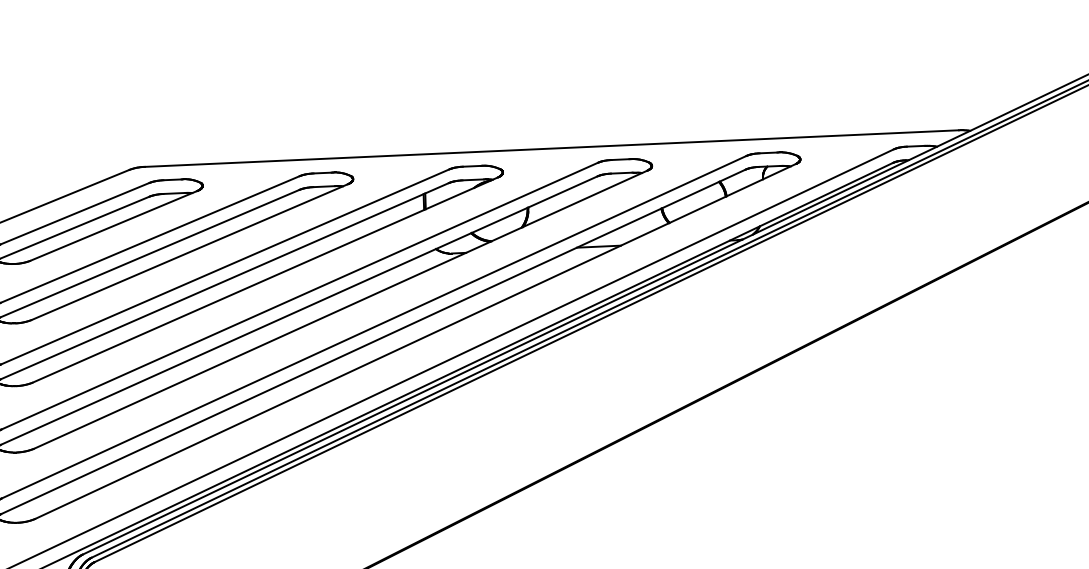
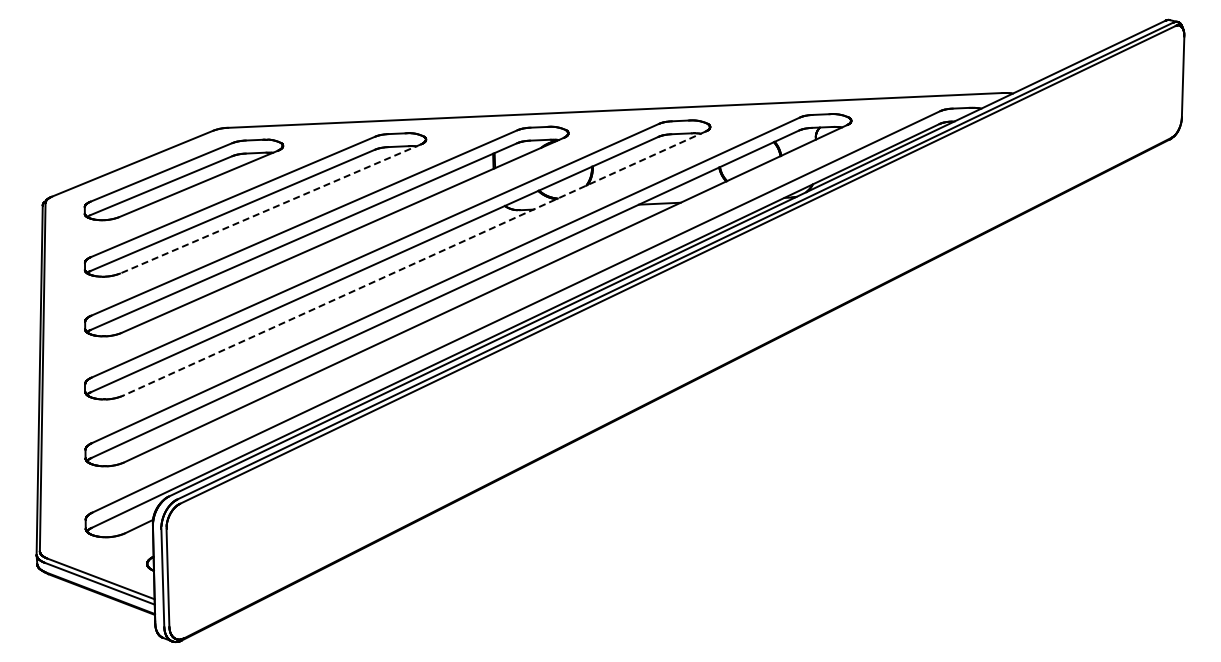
line: (189, 252) -> (270, 209), solid -> dashed
line: (339, 309) -> (413, 263), solid -> dashed

